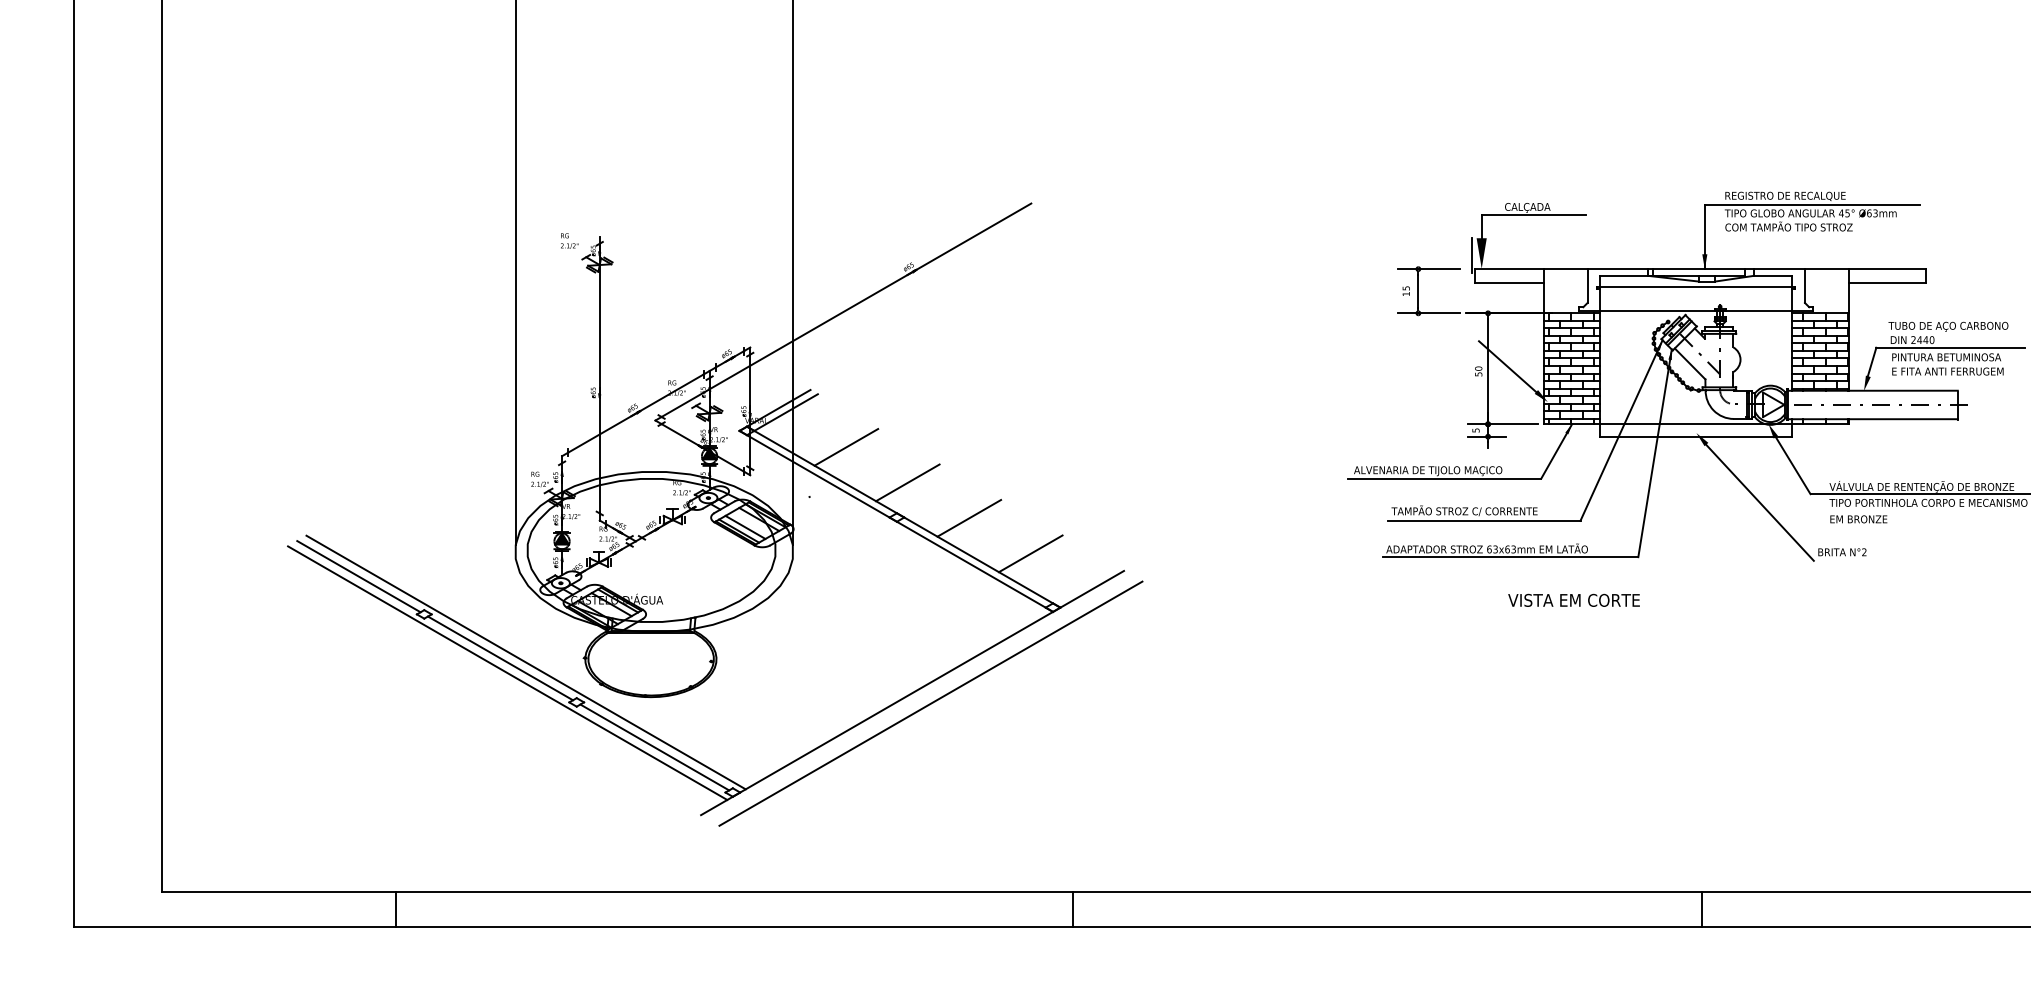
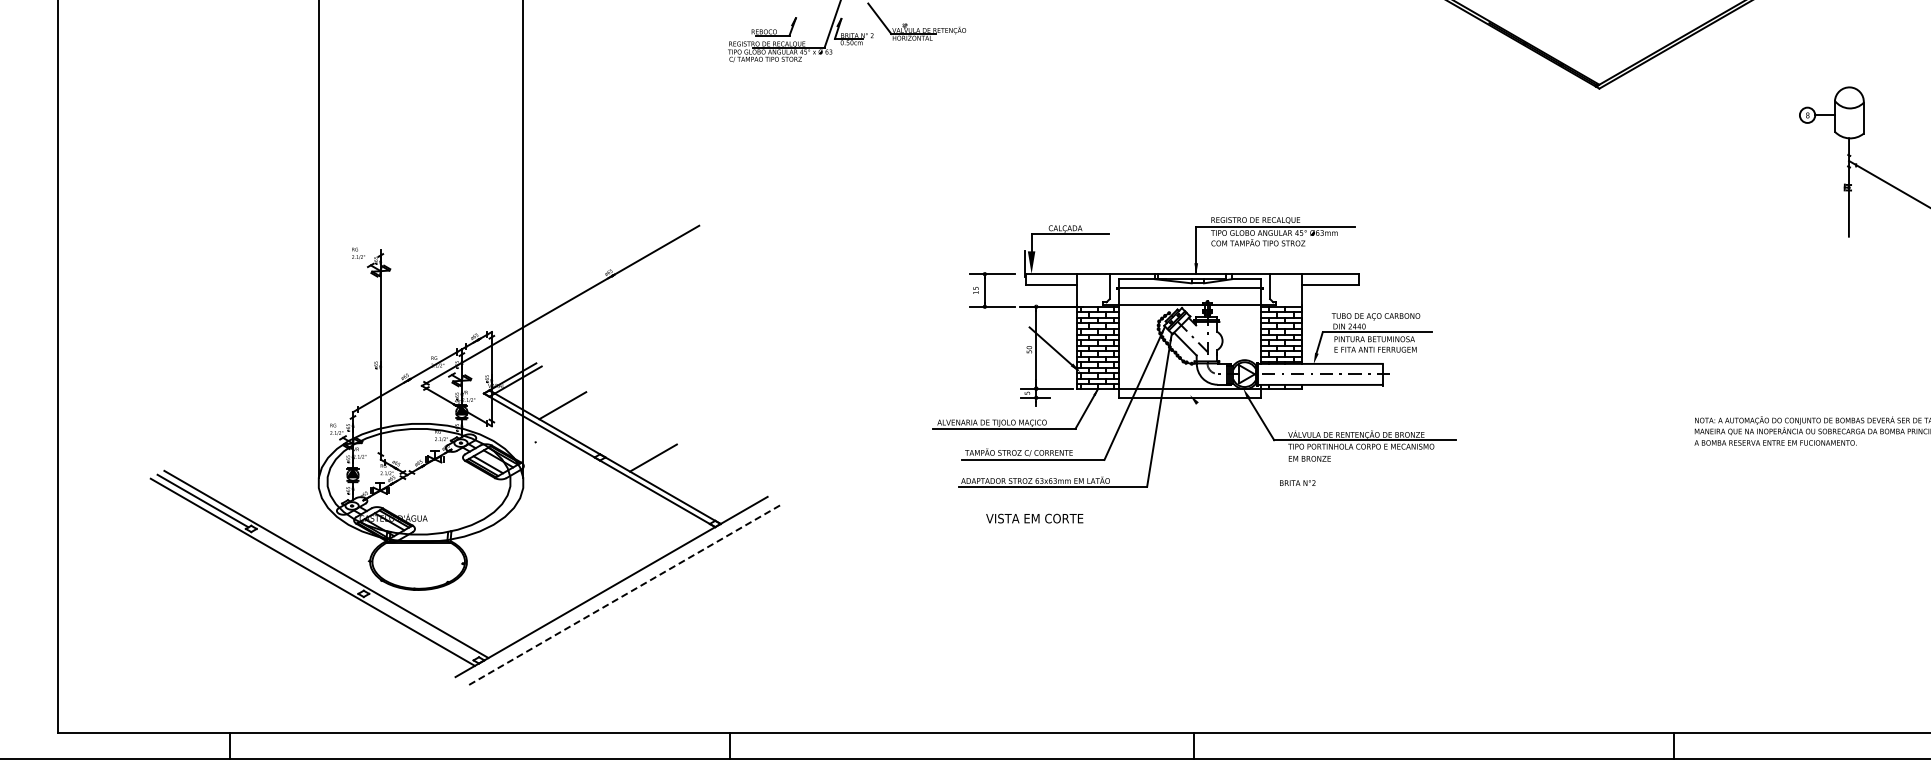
line: (906, 482) -> (607, 431), removed
line: (1759, 502) -> (1236, 446), removed
line: (1030, 552) -> (698, 483), removed
text: (1573, 600) -> (1034, 518), moved
line: (500, 658) -> (307, 561), removed
line: (931, 703) -> (625, 594), solid -> dashed
line: (654, 746) -> (421, 626), removed

